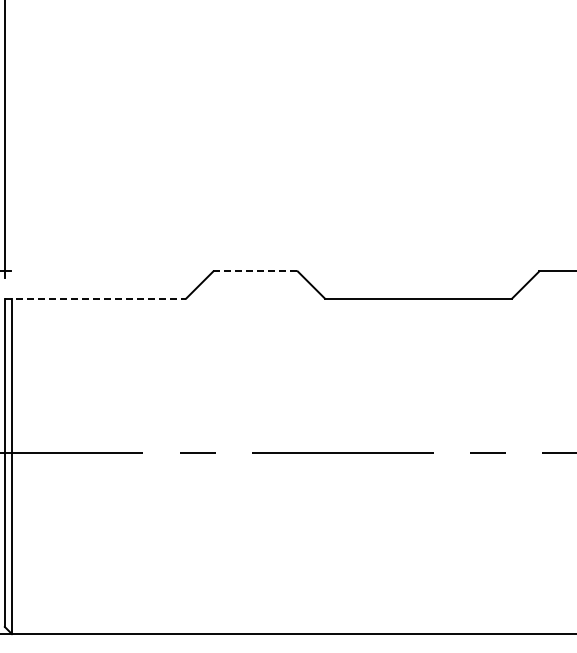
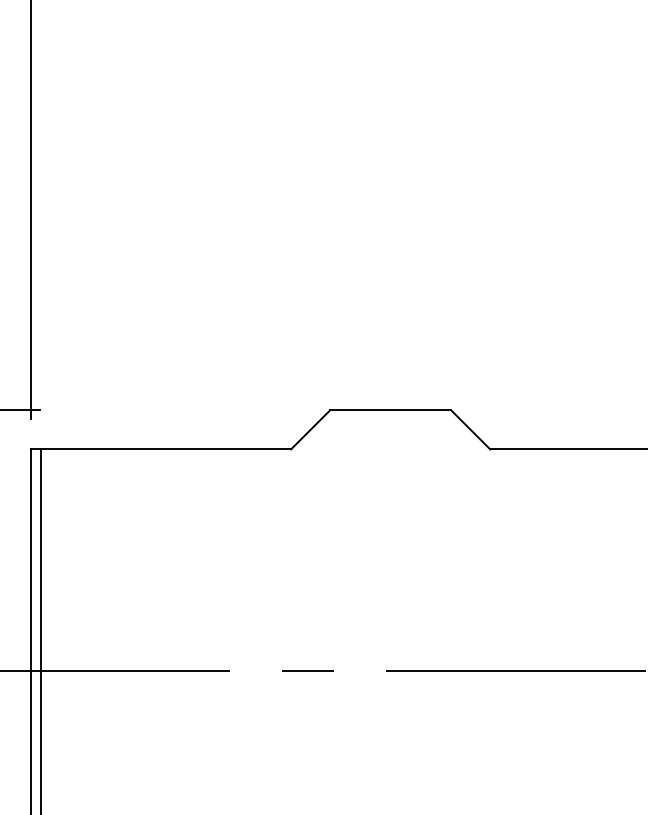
line: (256, 271) -> (391, 410), dashed -> solid
line: (95, 298) -> (160, 449), dashed -> solid

